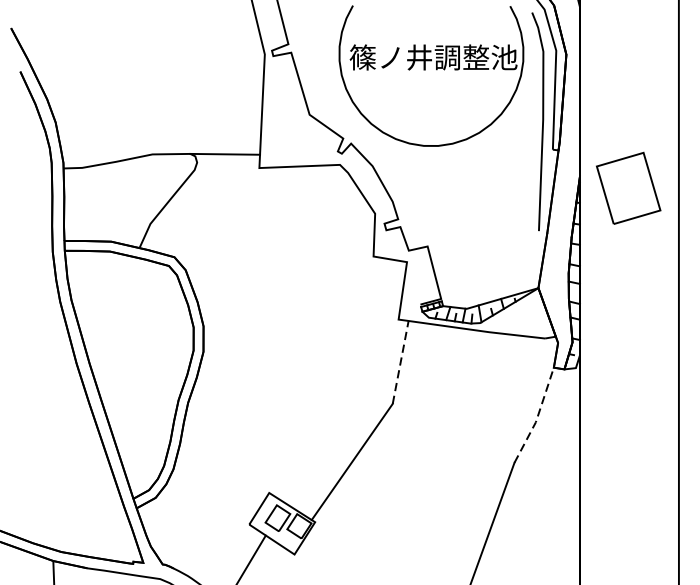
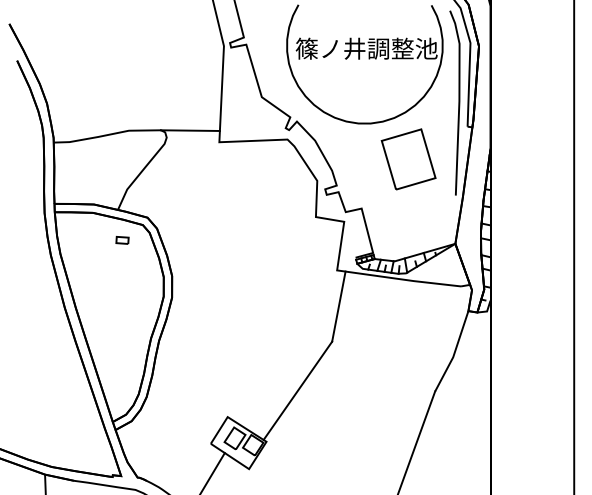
part: (628, 188) -> (408, 159), moved
part: (144, 284) -> (122, 240), added
line: (400, 362) -> (338, 306), dashed -> solid
line: (537, 416) -> (454, 352), dashed -> solid

